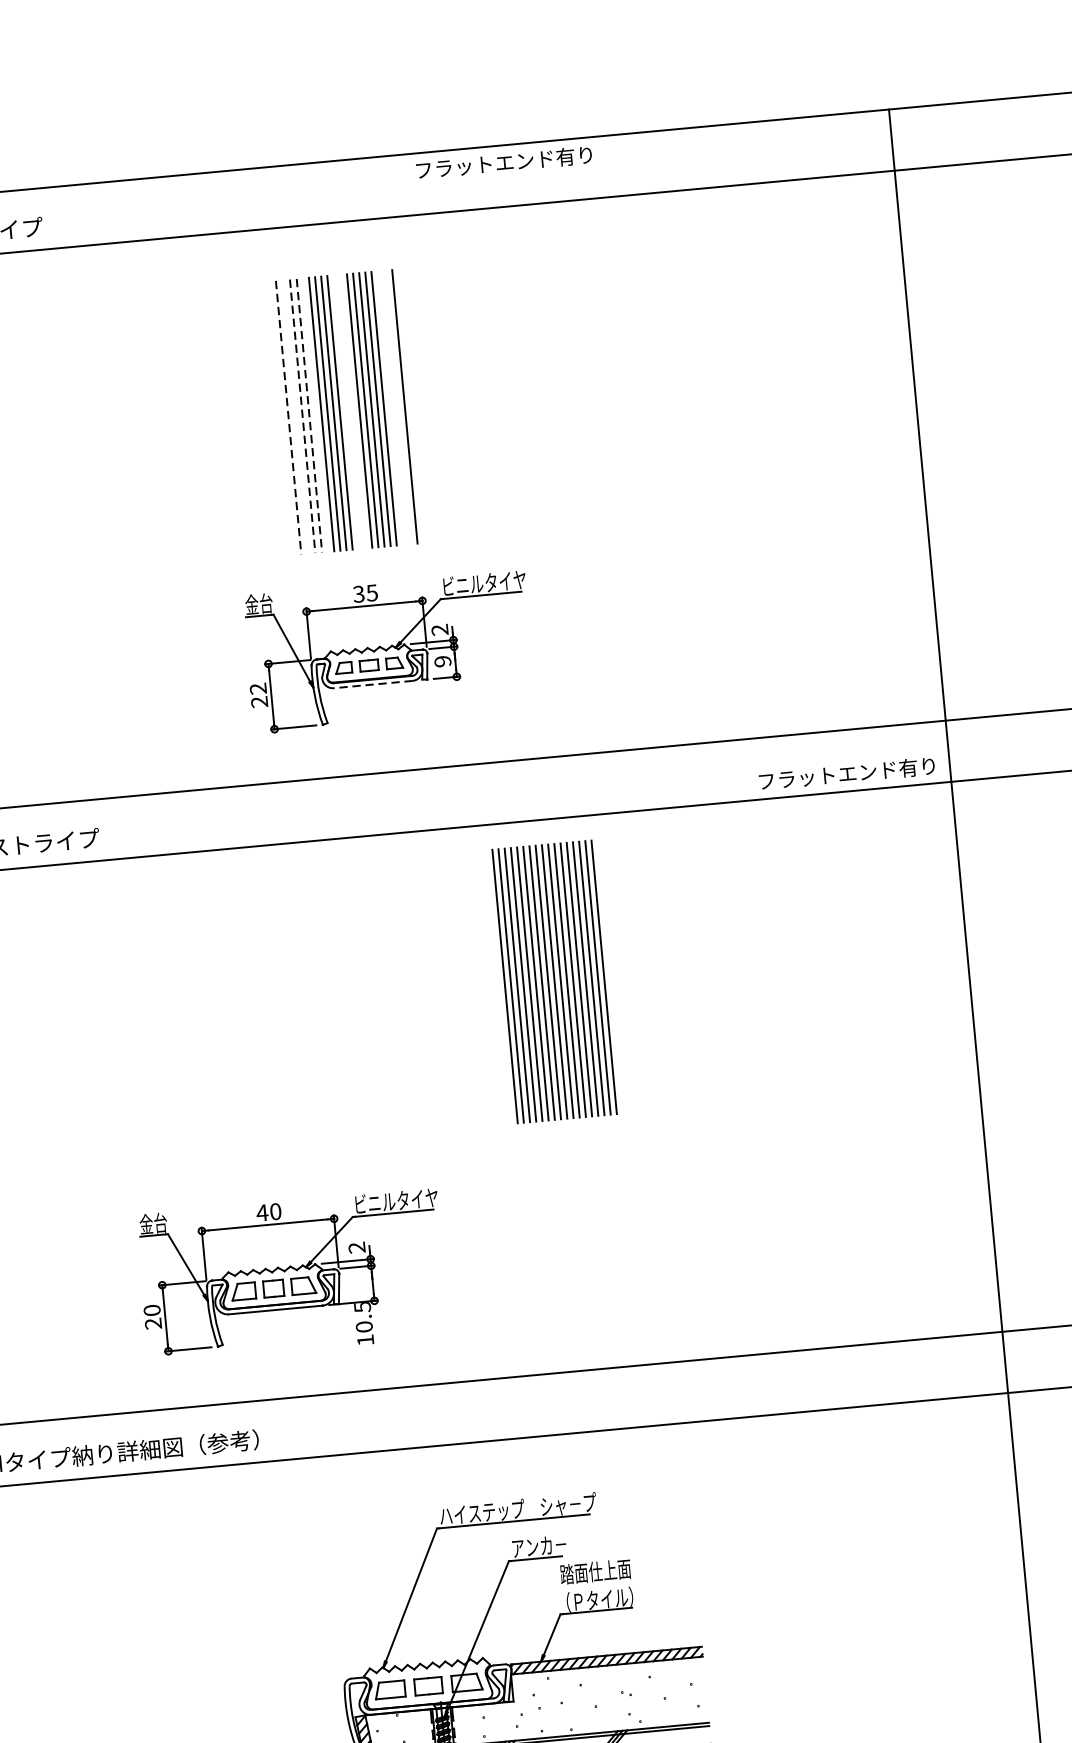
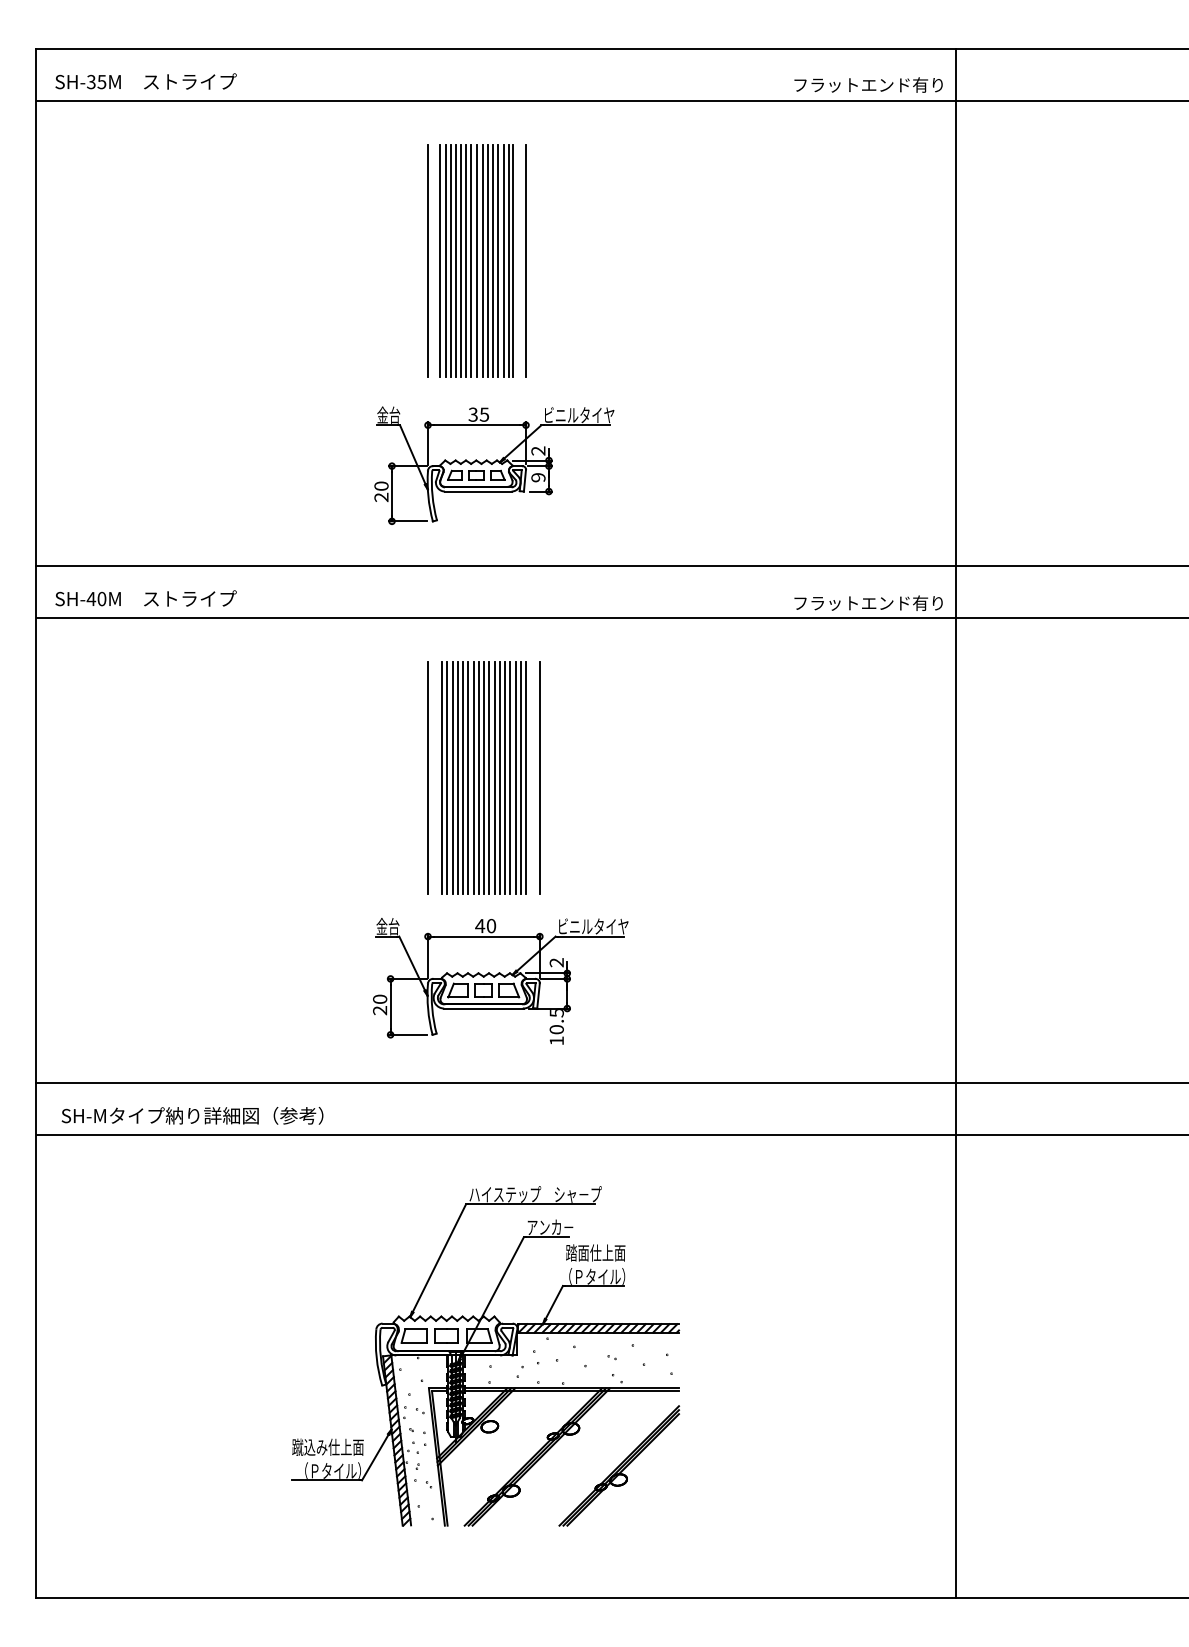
text: (503, 162) -> (868, 84), moved
line: (389, 407) -> (513, 260), added
line: (352, 410) -> (482, 260), added
line: (345, 411) -> (476, 260), added
line: (315, 414) -> (450, 260), added
line: (302, 416) -> (439, 261), dashed -> solid
line: (309, 416) -> (445, 261), dashed -> solid
line: (289, 418) -> (428, 261), dashed -> solid
line: (372, 684) -> (477, 491), dashed -> solid
text: (258, 688) -> (381, 485), 22 -> 20
part: (553, 981) -> (483, 777), moved
line: (478, 1015) -> (540, 777), added
line: (344, 1028) -> (427, 777), added
part: (292, 1276) -> (500, 981), moved

